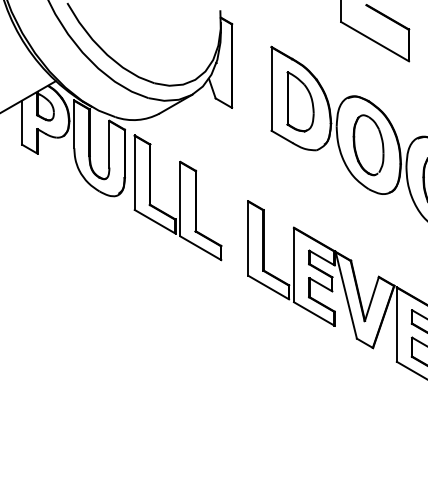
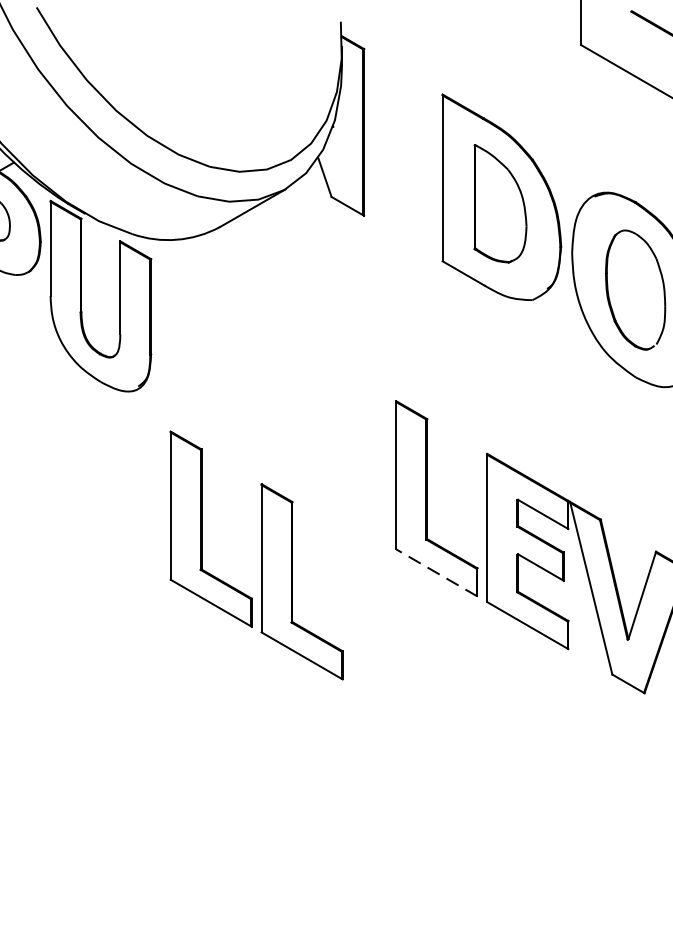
part: (177, 197) -> (255, 554), moved
line: (268, 287) -> (436, 572), solid -> dashed

